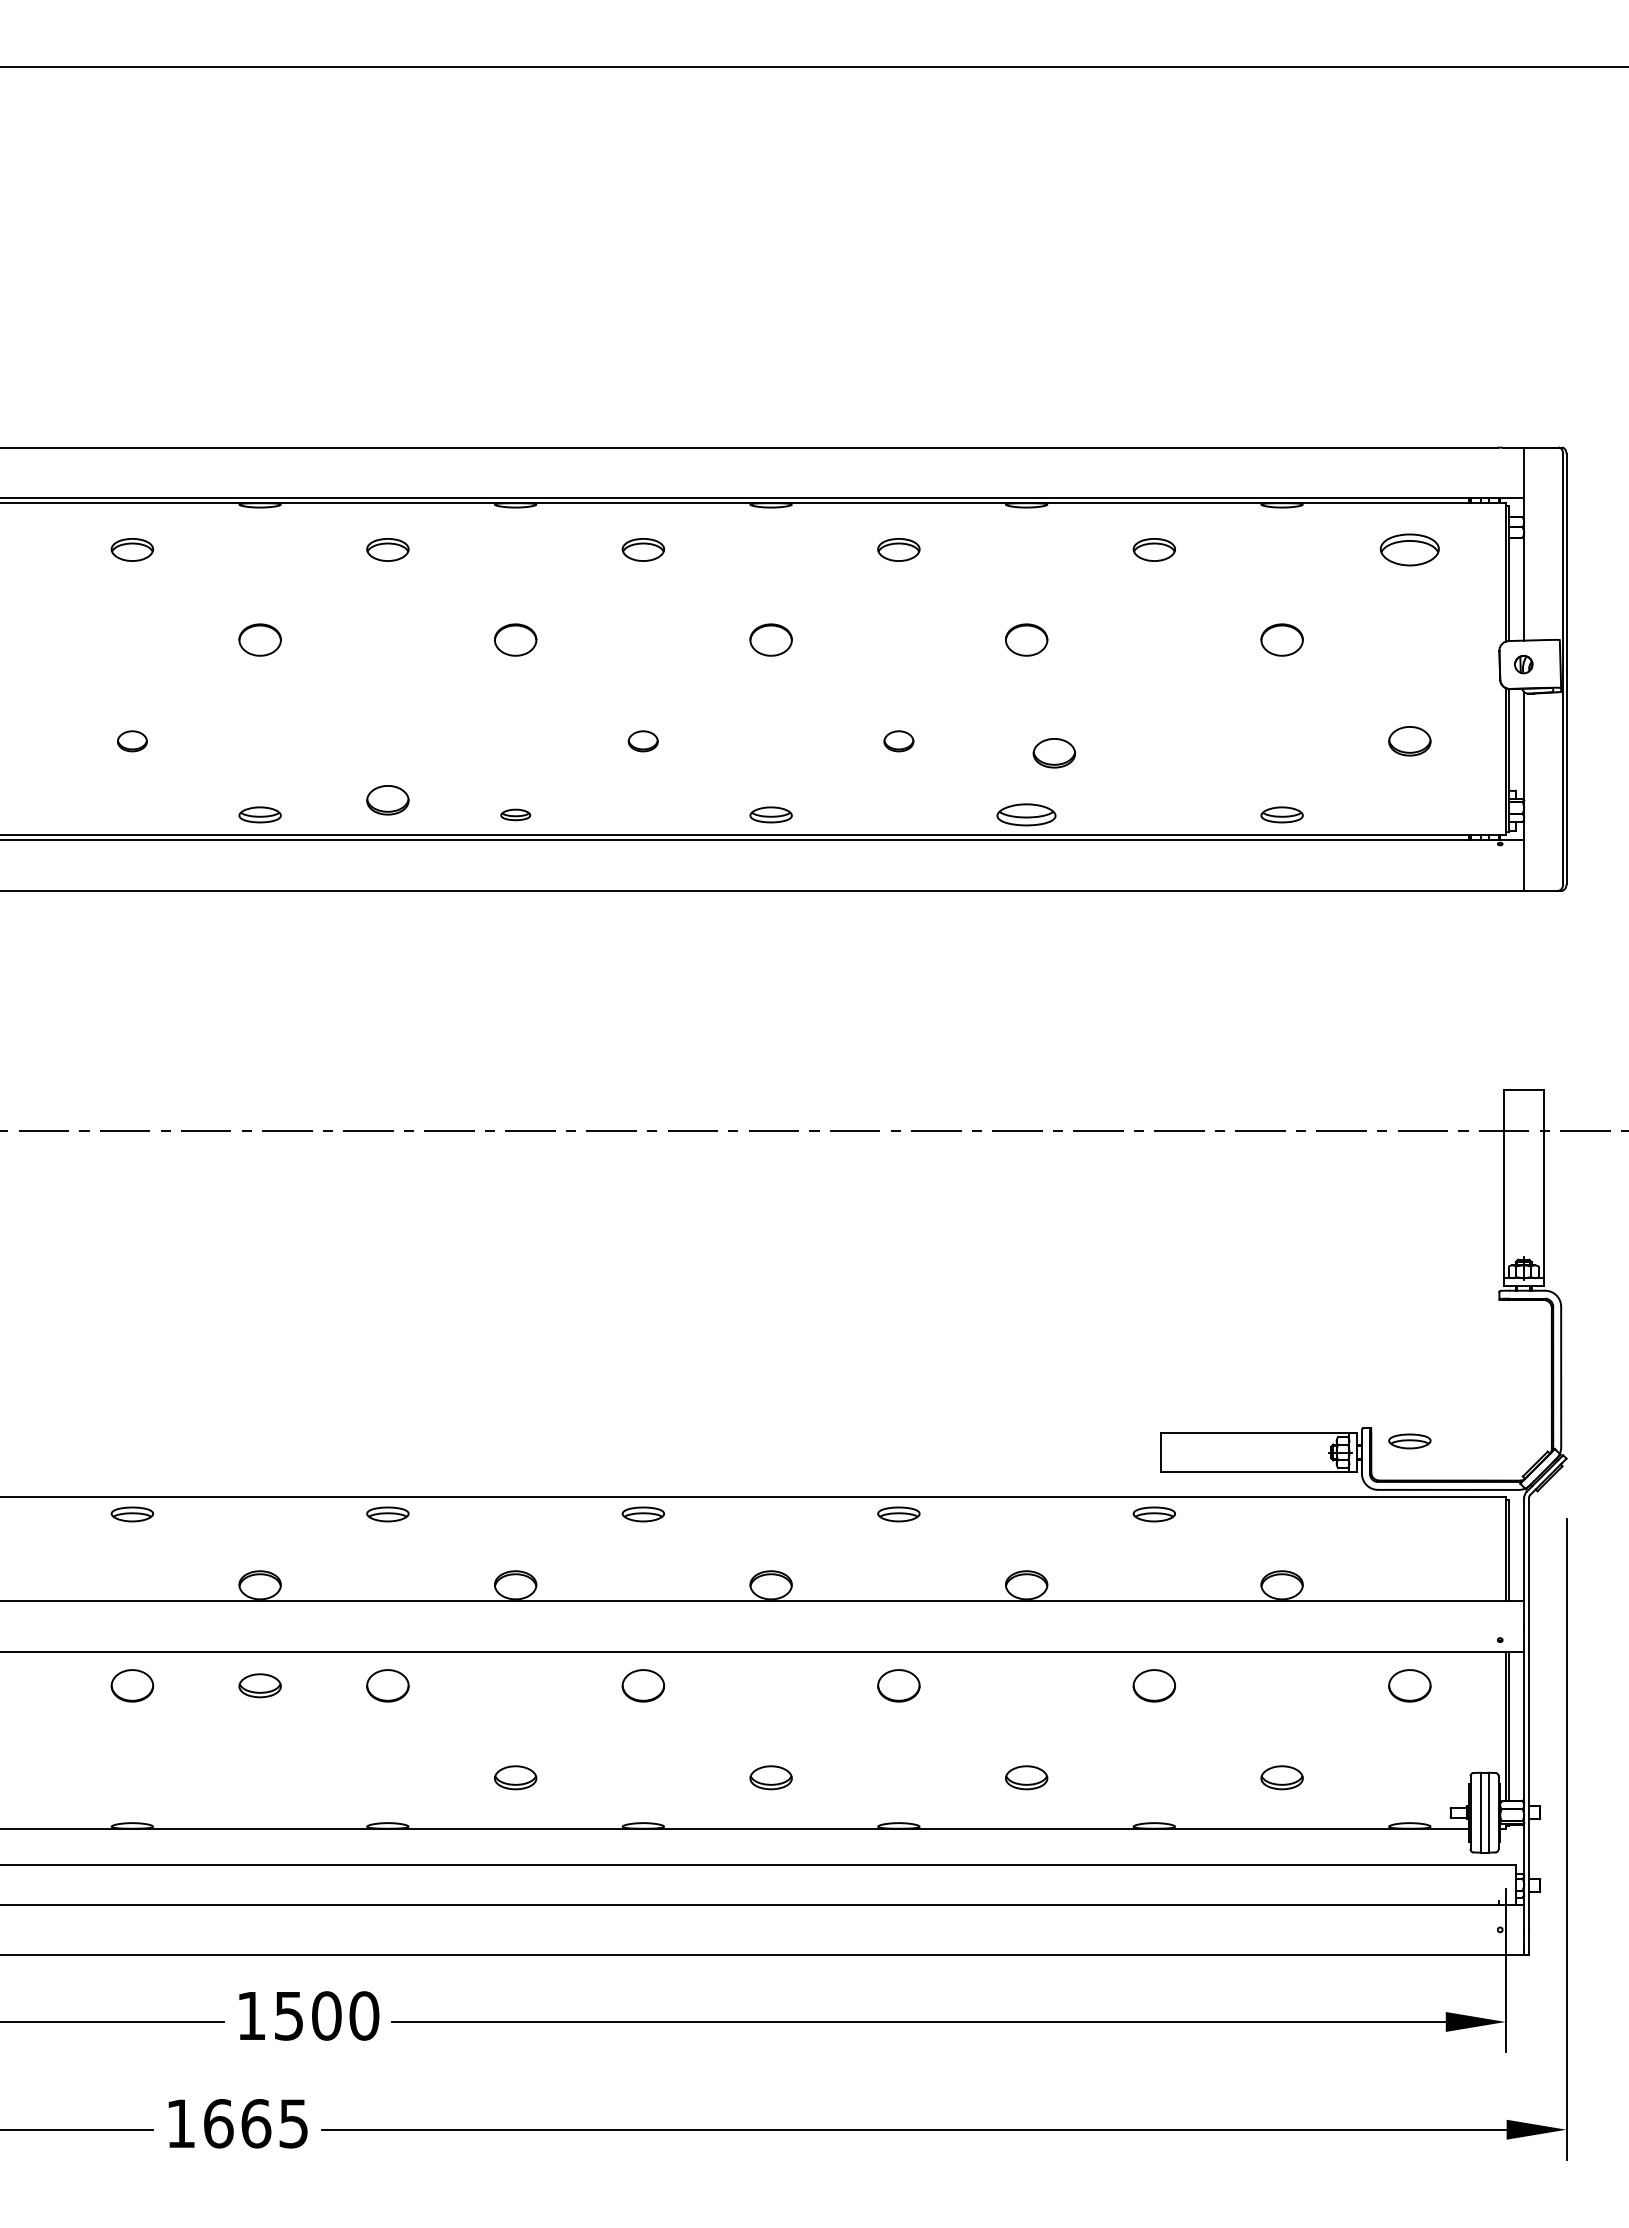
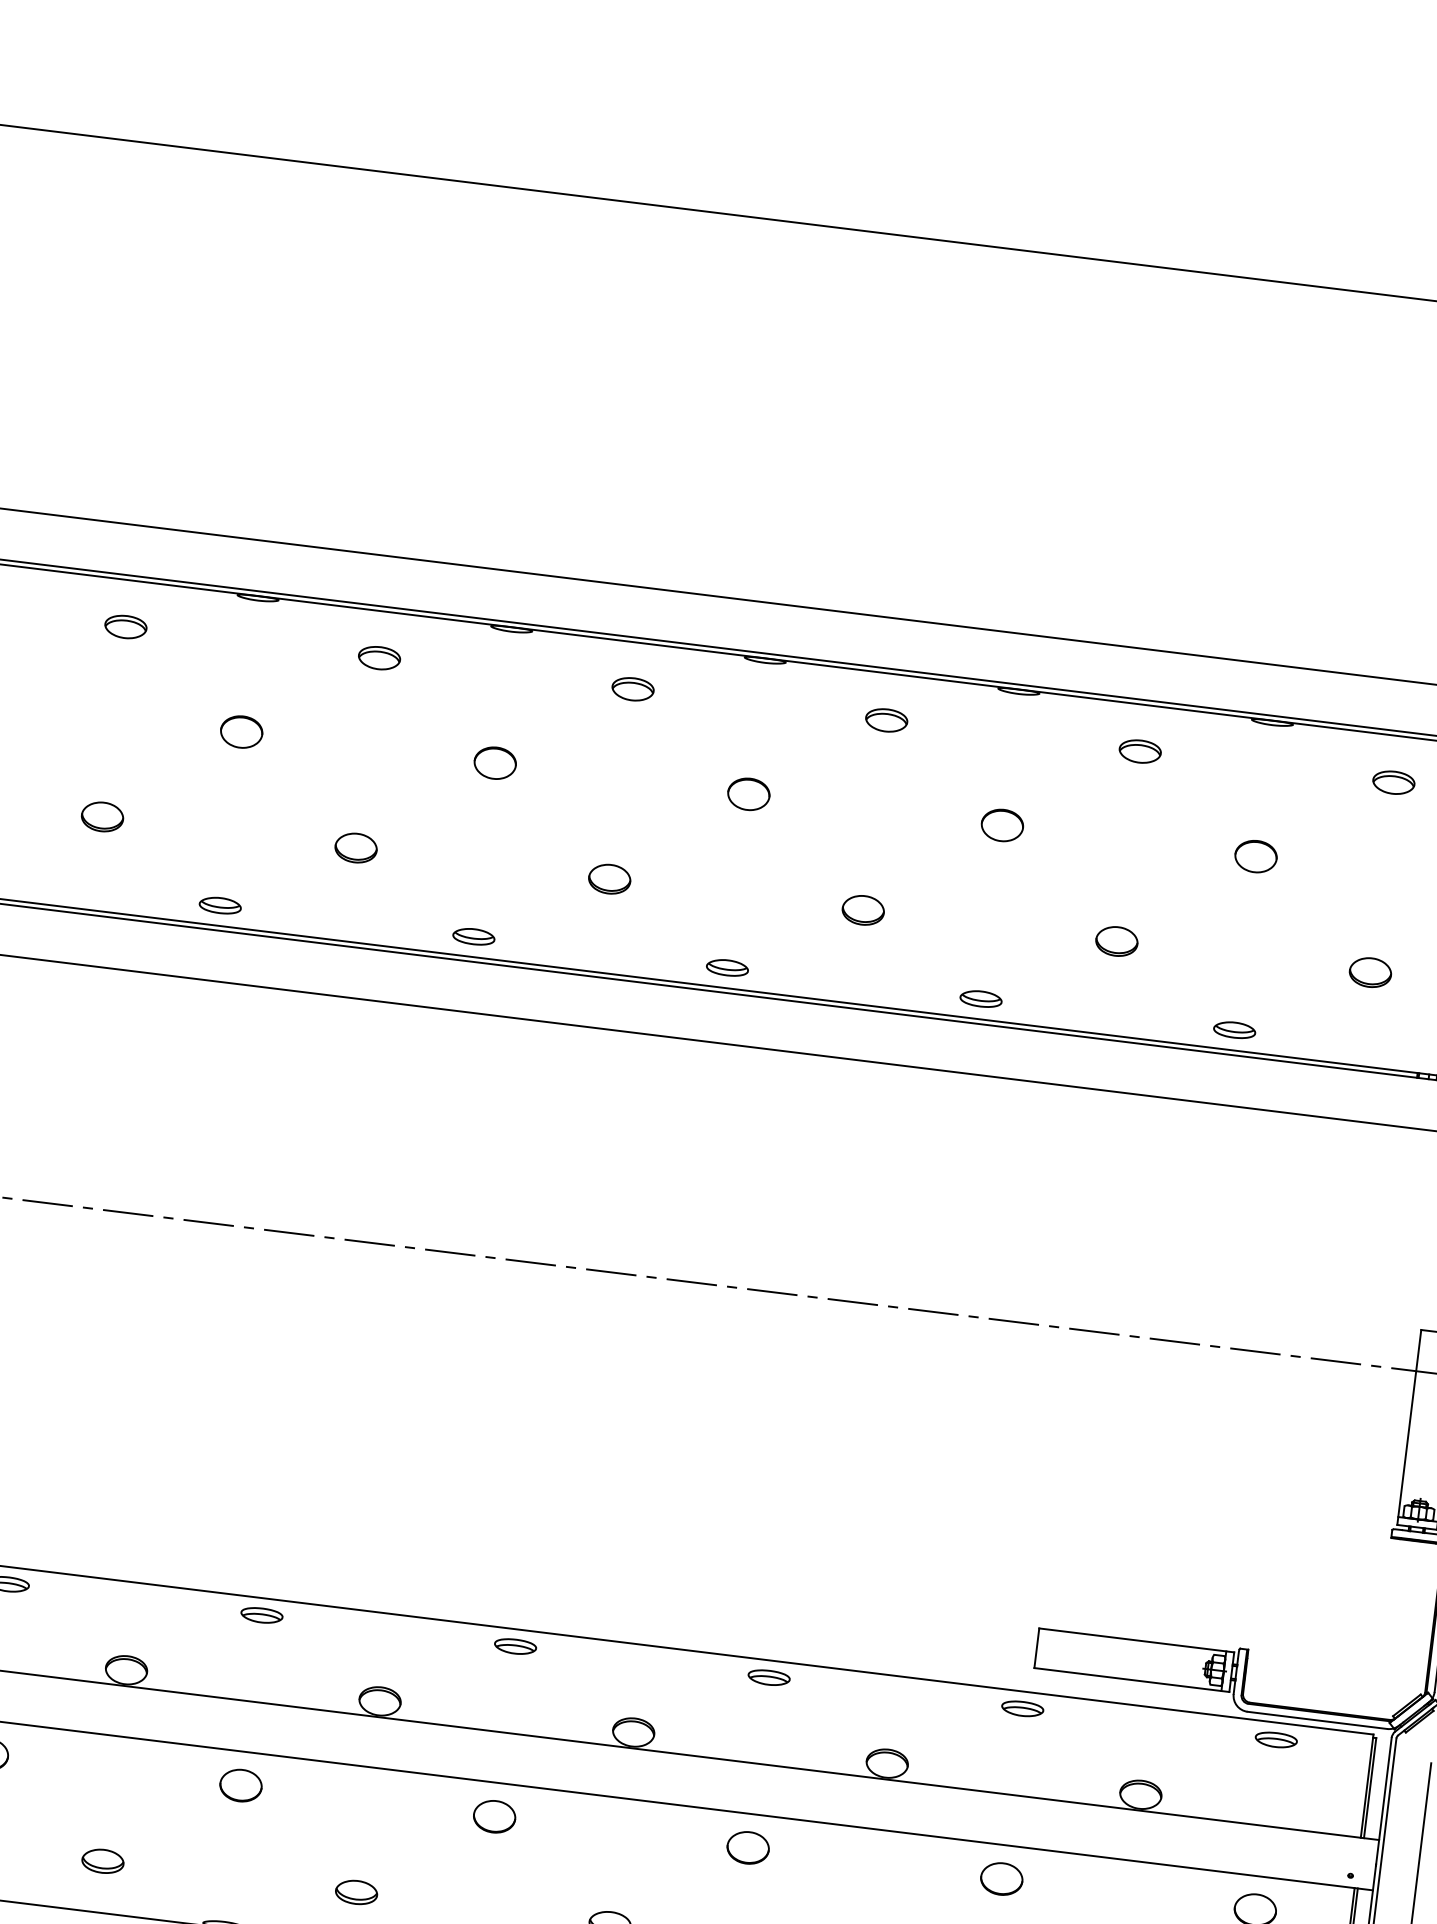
part: (1409, 549) -> (1393, 782), size x0.71
part: (132, 741) -> (102, 817), size x1.43
part: (642, 741) -> (608, 879), size x1.43
part: (898, 741) -> (862, 910), size x1.43
part: (1053, 753) -> (1116, 941), moved
part: (387, 800) -> (355, 848), moved
part: (515, 814) -> (473, 936), size x1.43
part: (1026, 814) -> (981, 998), size x0.71
part: (1409, 1441) -> (1275, 1740), moved
part: (259, 1685) -> (102, 1860), moved

